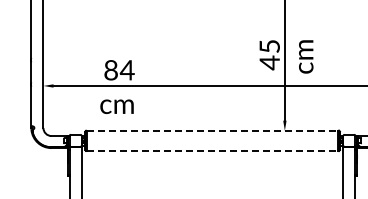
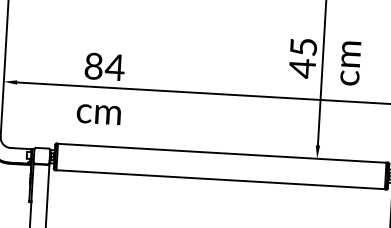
line: (213, 130) -> (223, 153), dashed -> solid
line: (213, 150) -> (222, 179), dashed -> solid

